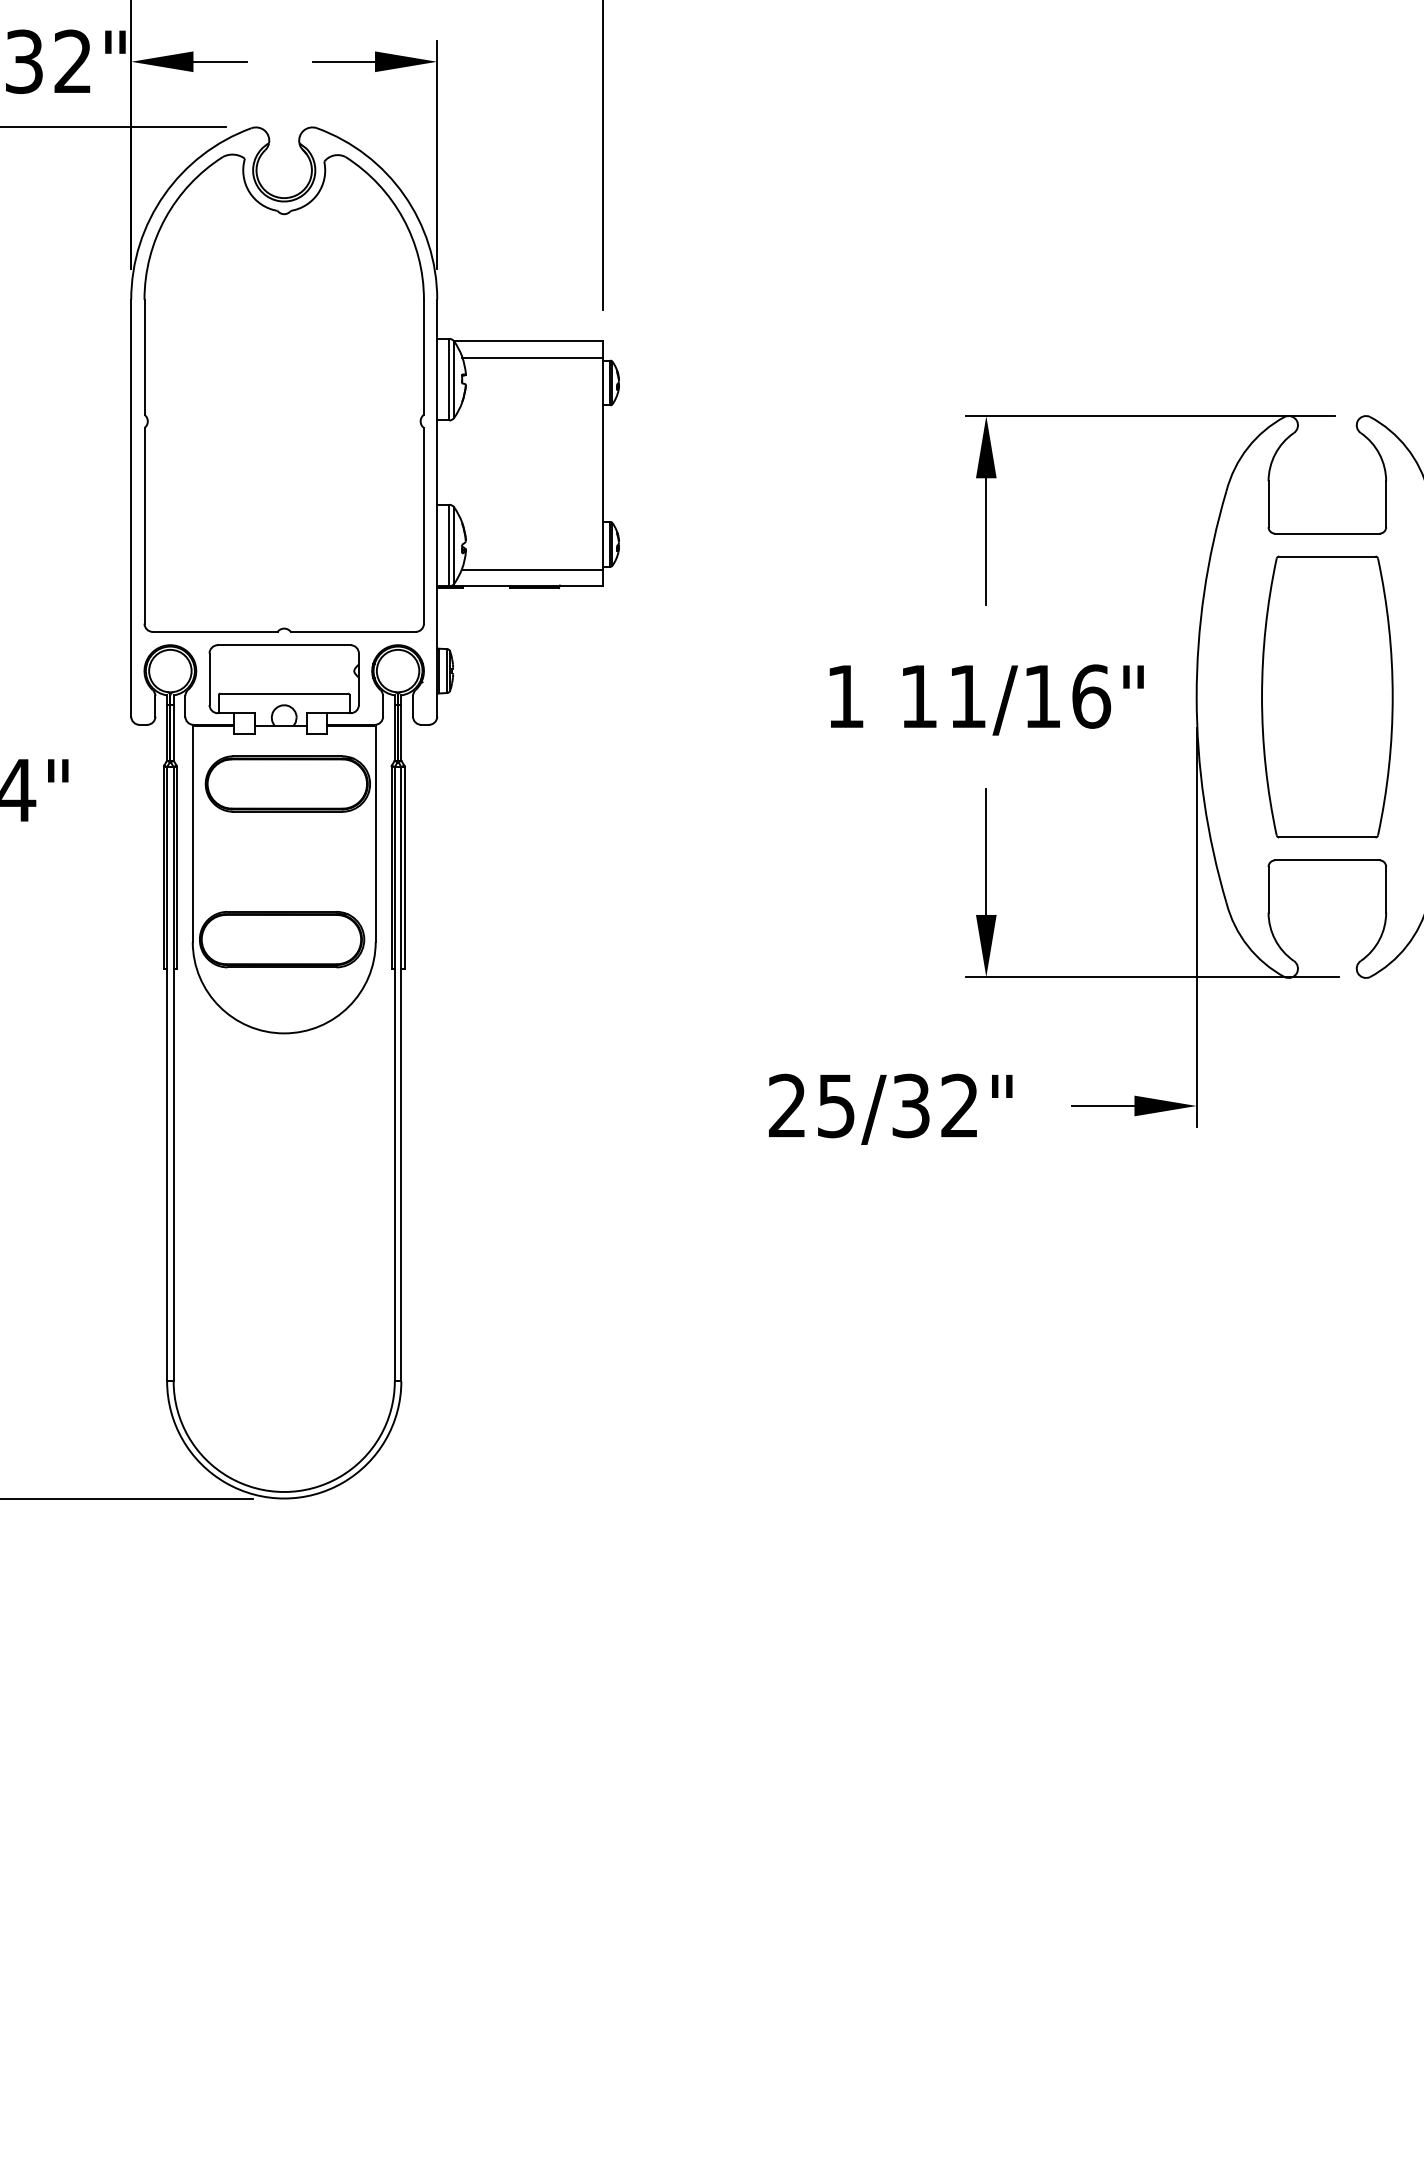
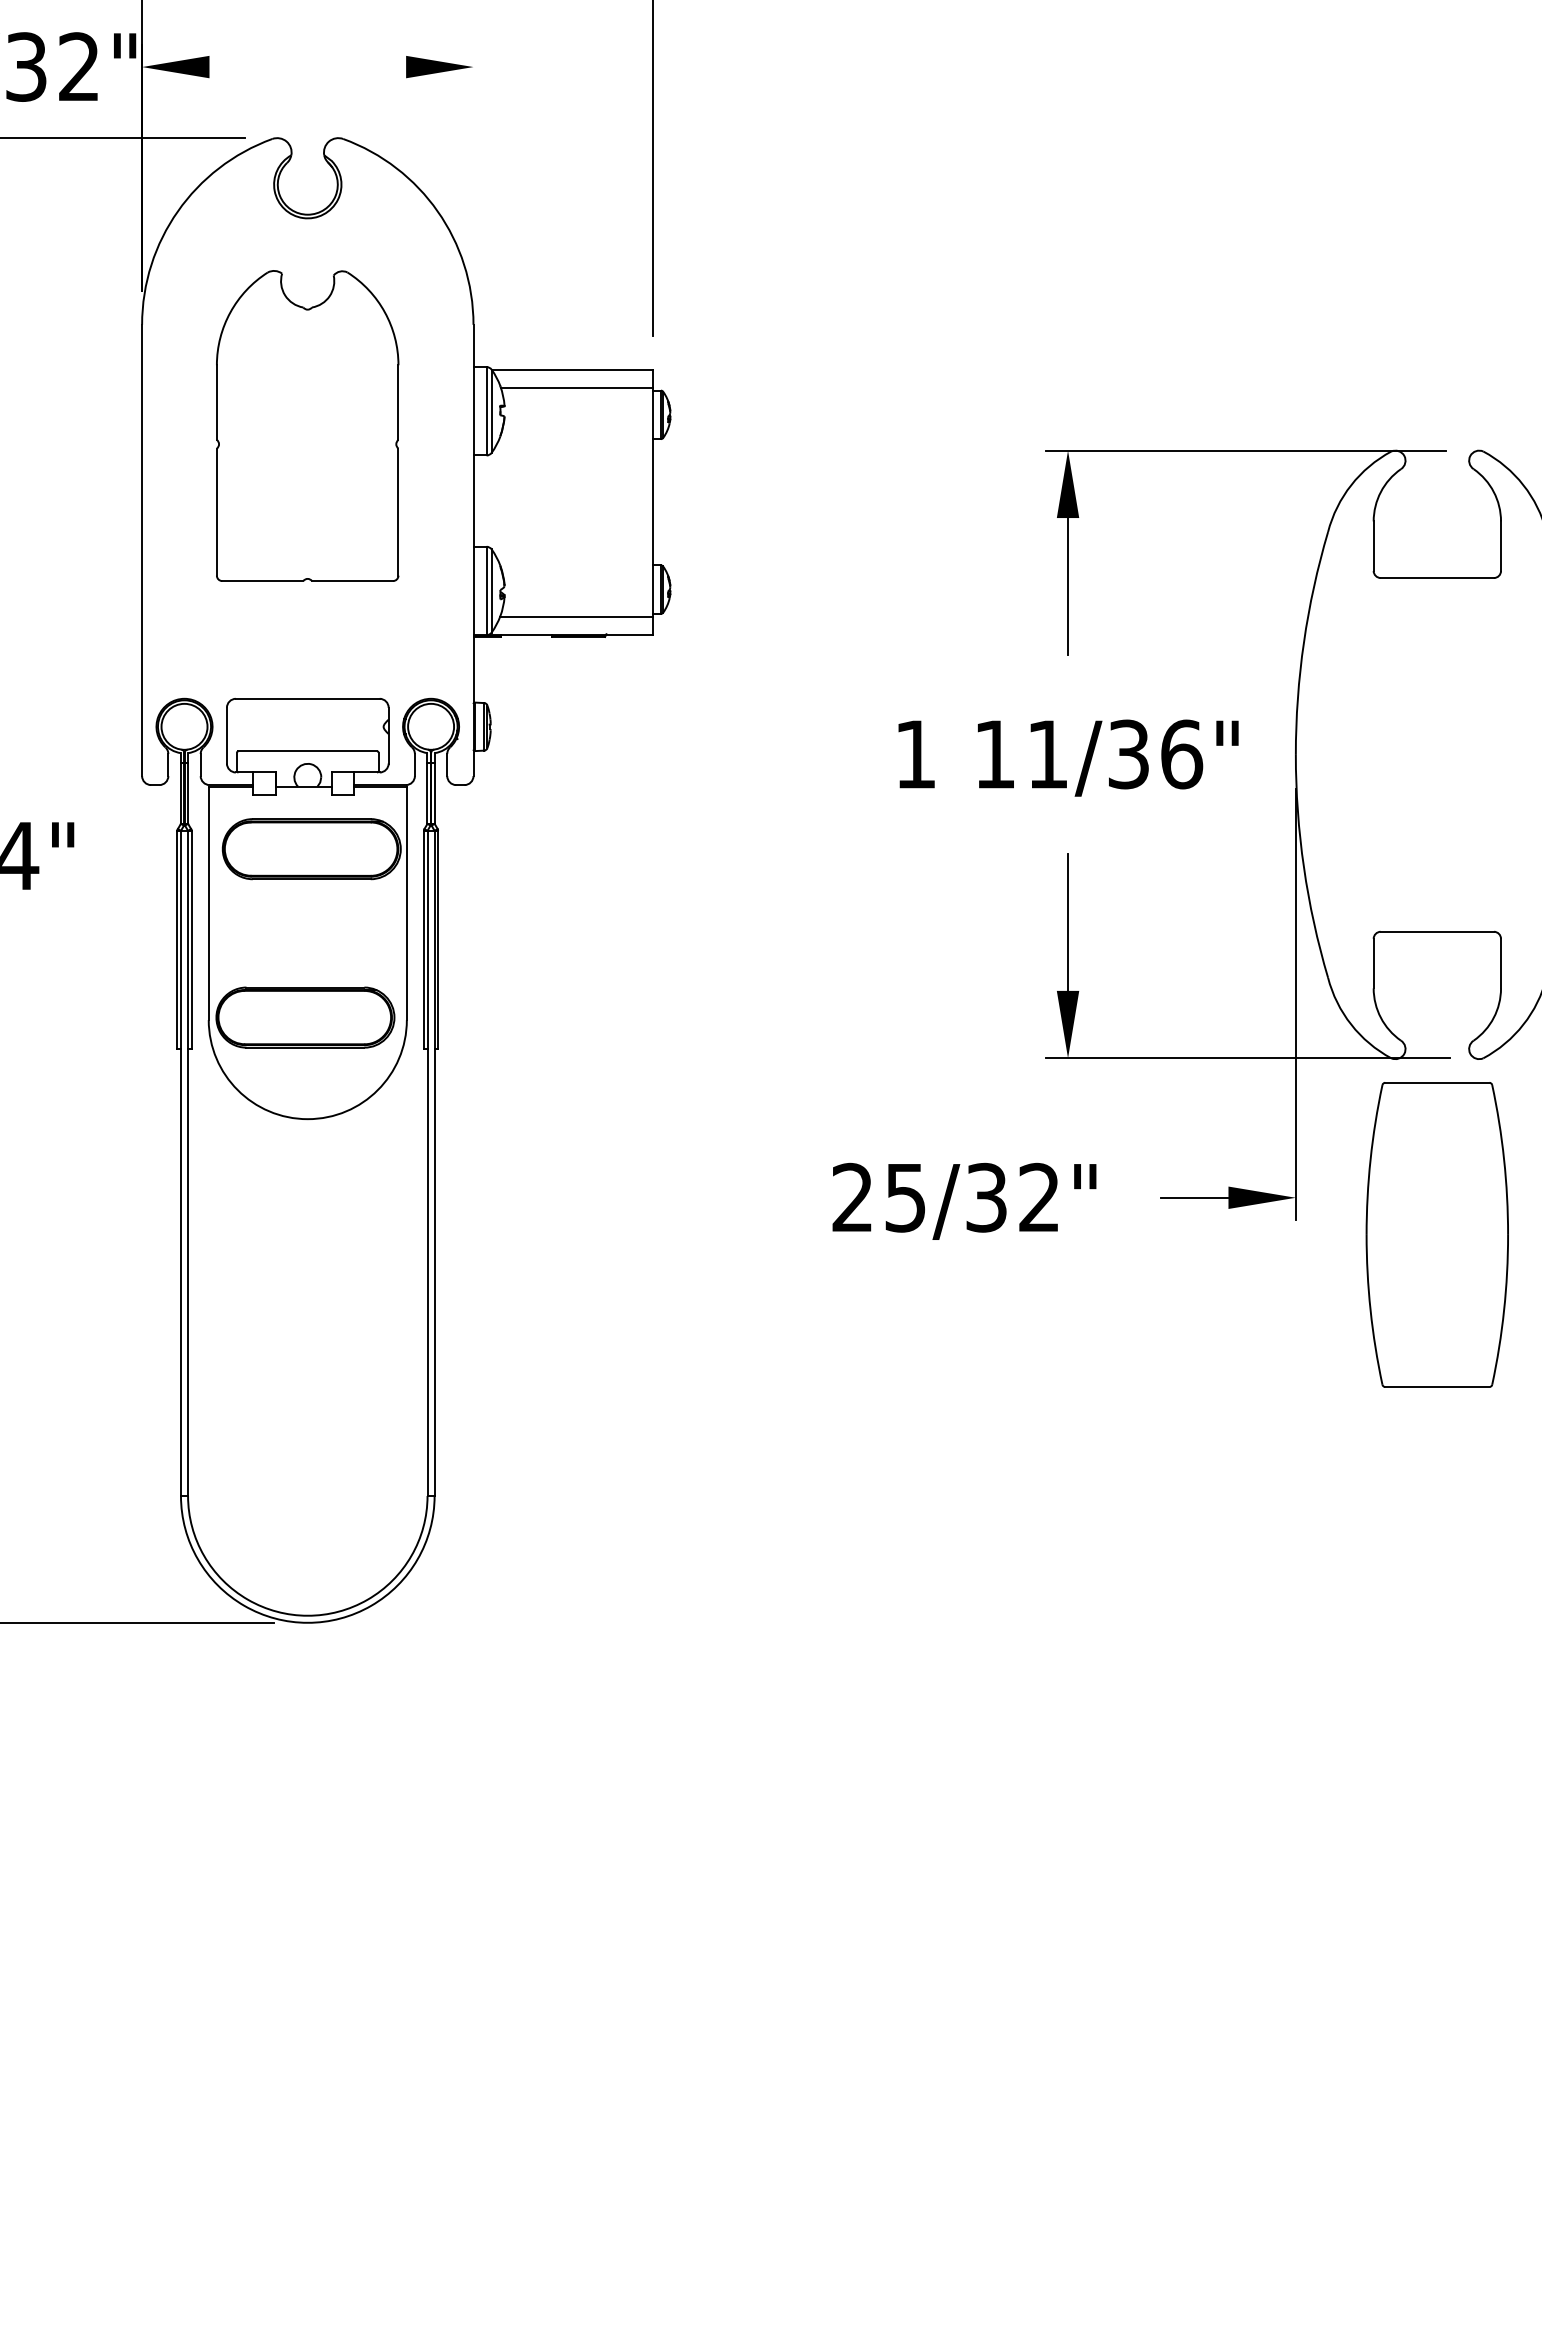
line: (220, 62) -> (238, 67), removed
line: (343, 62) -> (372, 67), removed
line: (437, 154) -> (473, 167), removed
part: (283, 392) -> (307, 425), size x0.6
text: (1042, 696) -> (1128, 754), 11/16" -> 11/36"
part: (1326, 696) -> (1436, 1234), moved

